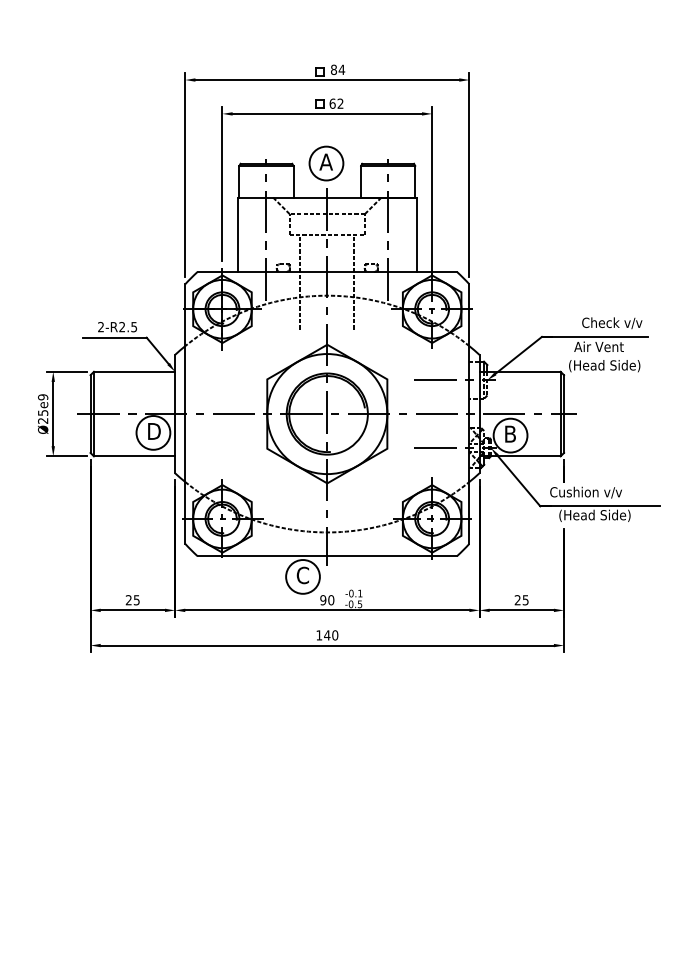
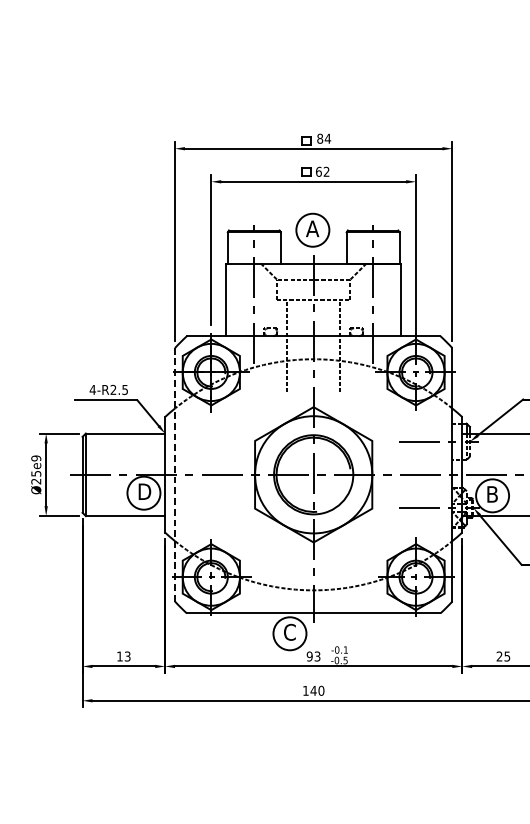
text: (100, 327) -> (92, 390), 2-R2.5 -> 4-R2.5
line: (185, 414) -> (175, 475), solid -> dashed
text: (132, 600) -> (123, 656), 25 -> 13
text: (331, 600) -> (317, 656), 90 -> 93

